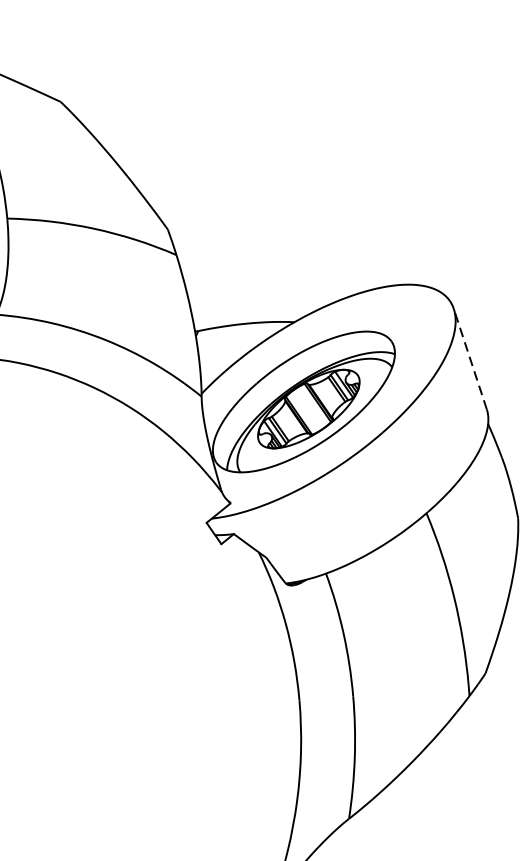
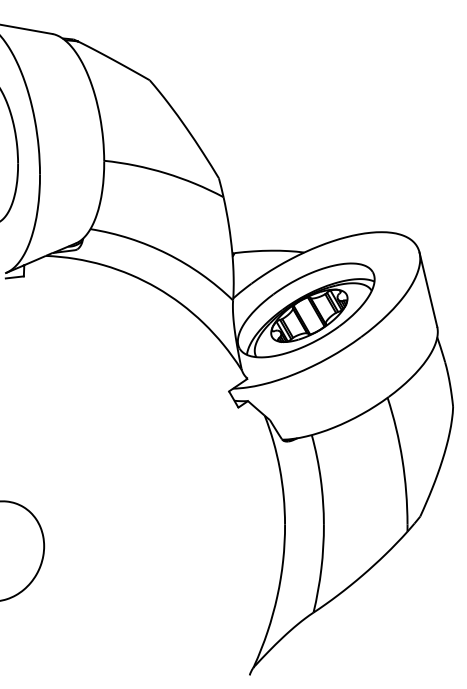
line: (470, 358) -> (428, 289), dashed -> solid

